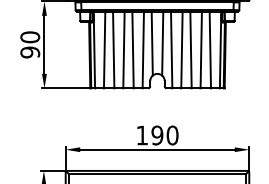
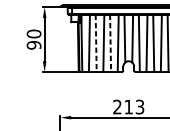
line: (113, 50) -> (96, 43), solid -> dashed
line: (133, 50) -> (110, 43), solid -> dashed
text: (157, 135) -> (128, 107), 190 -> 213

